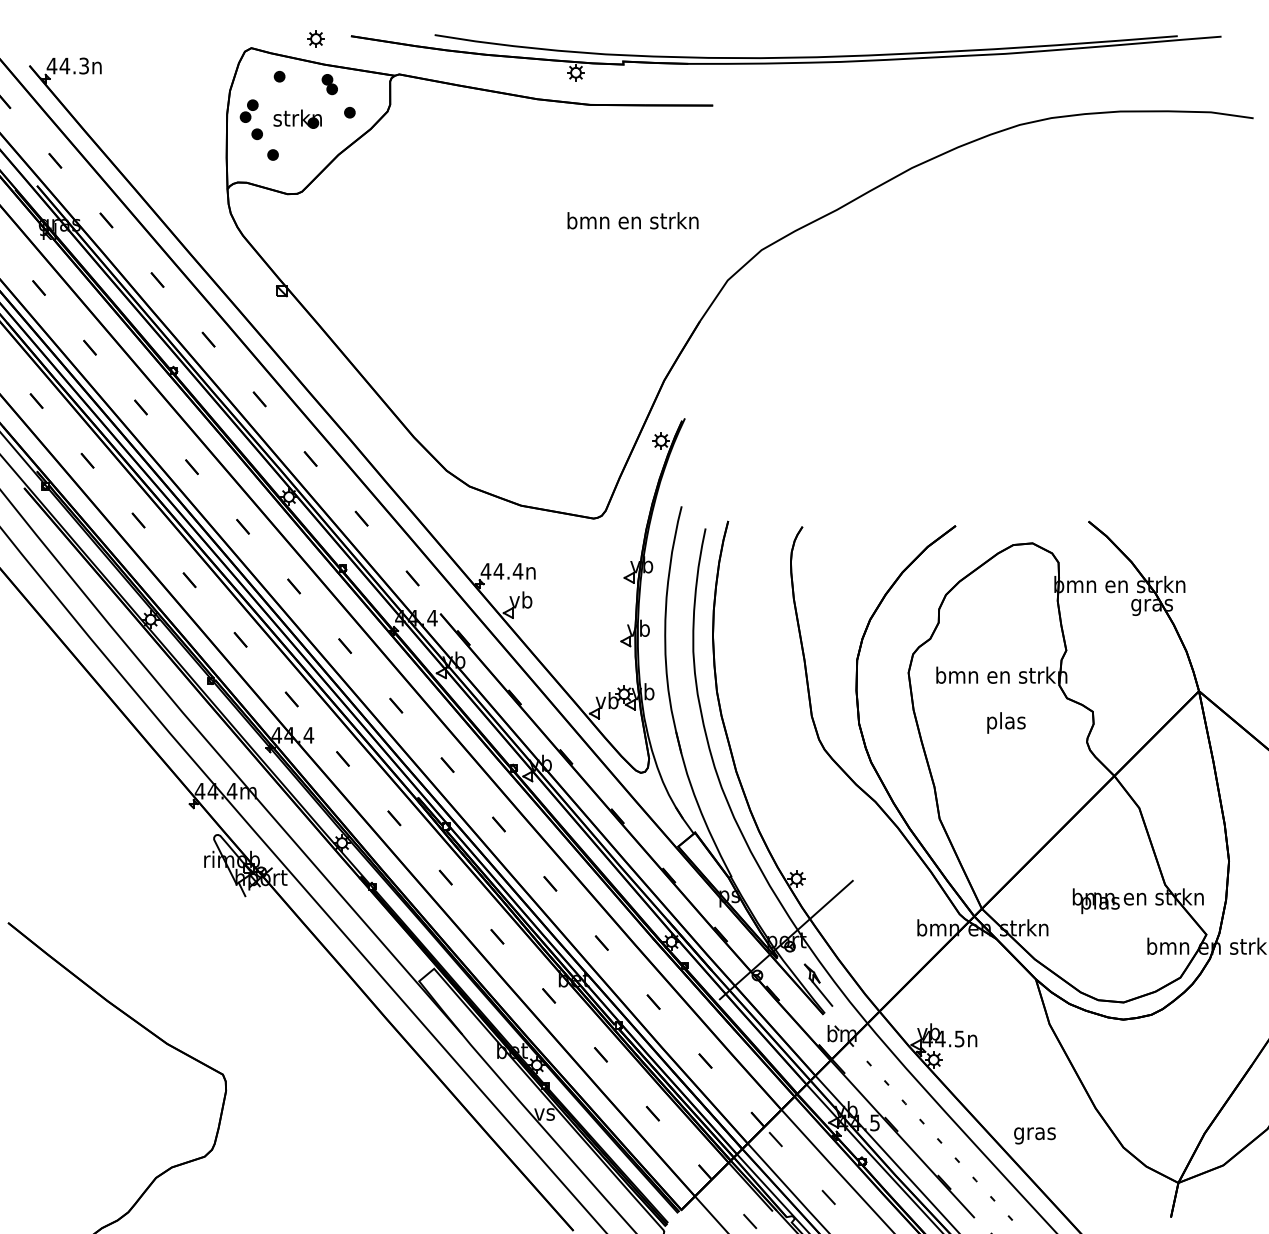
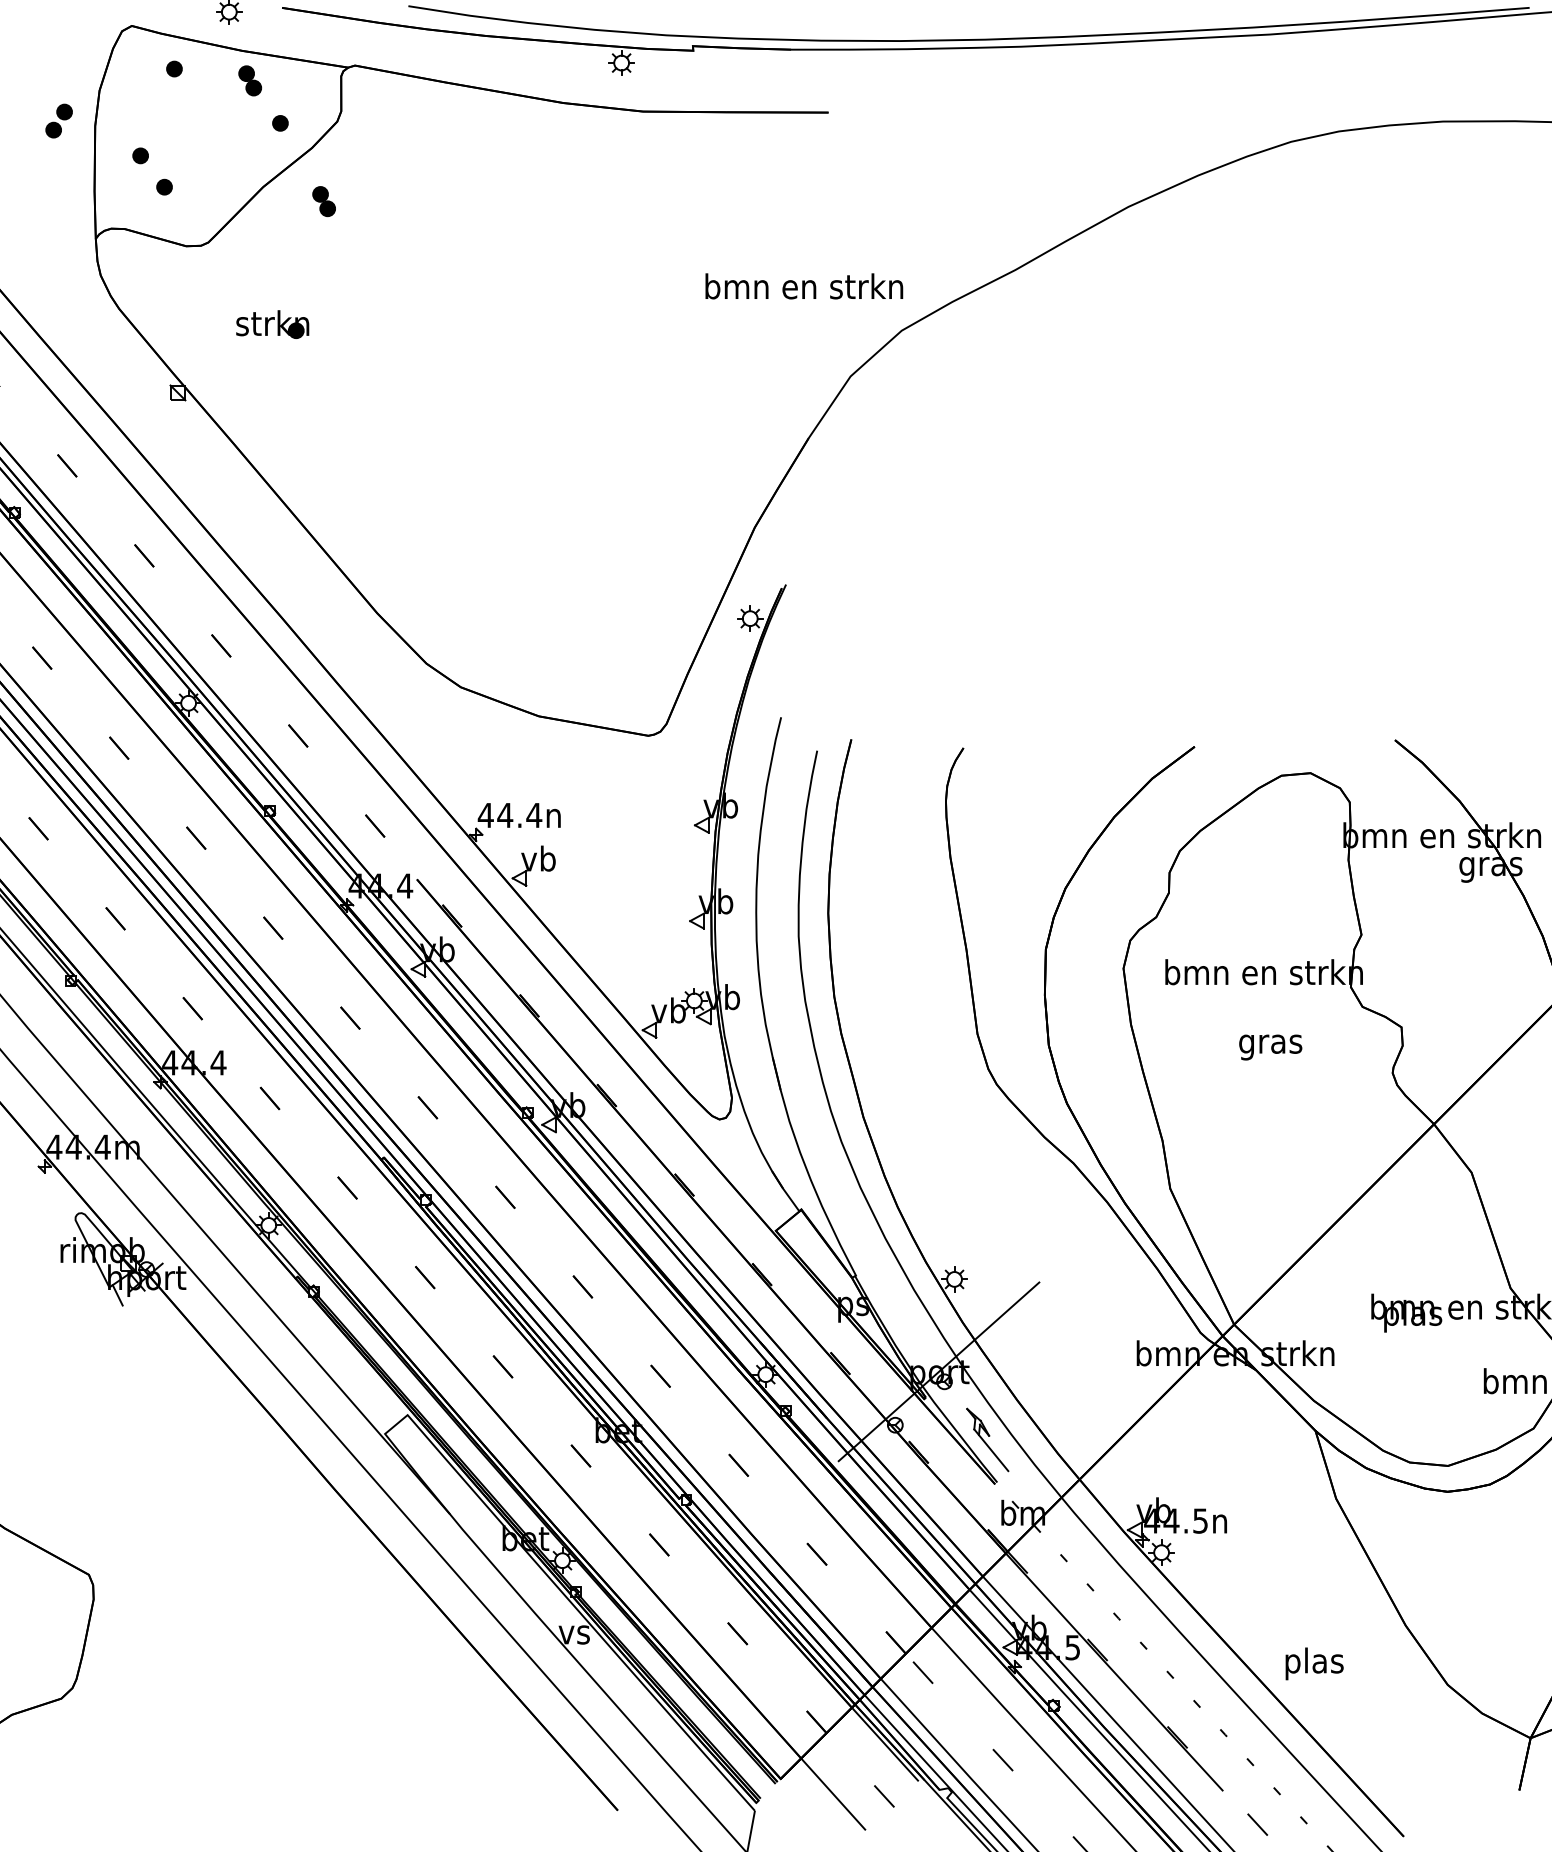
part: (248, 110) -> (58, 120), moved
part: (297, 118) -> (272, 323), moved
part: (378, 164) -> (323, 201), added
text: (632, 220) -> (803, 286), moved
text: (1006, 722) -> (1271, 1043), plas -> gras
text: (1034, 1133) -> (1313, 1663), gras -> plas

